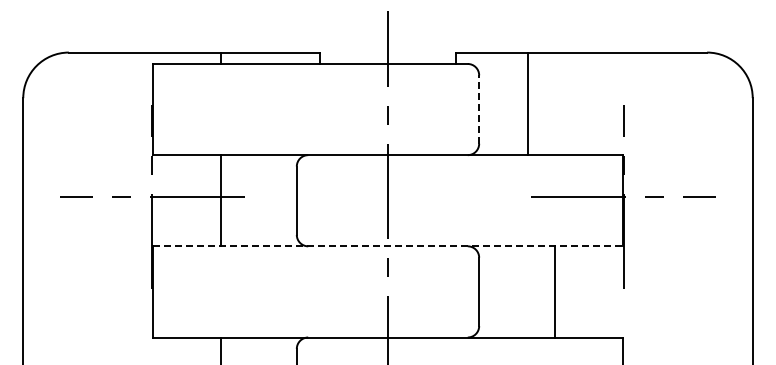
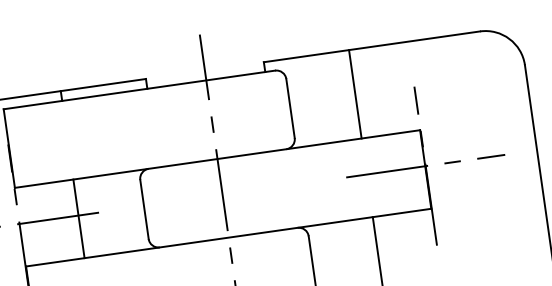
line: (528, 103) -> (355, 93), moved
line: (479, 109) -> (290, 108), dashed -> solid
line: (388, 246) -> (229, 237), dashed -> solid

